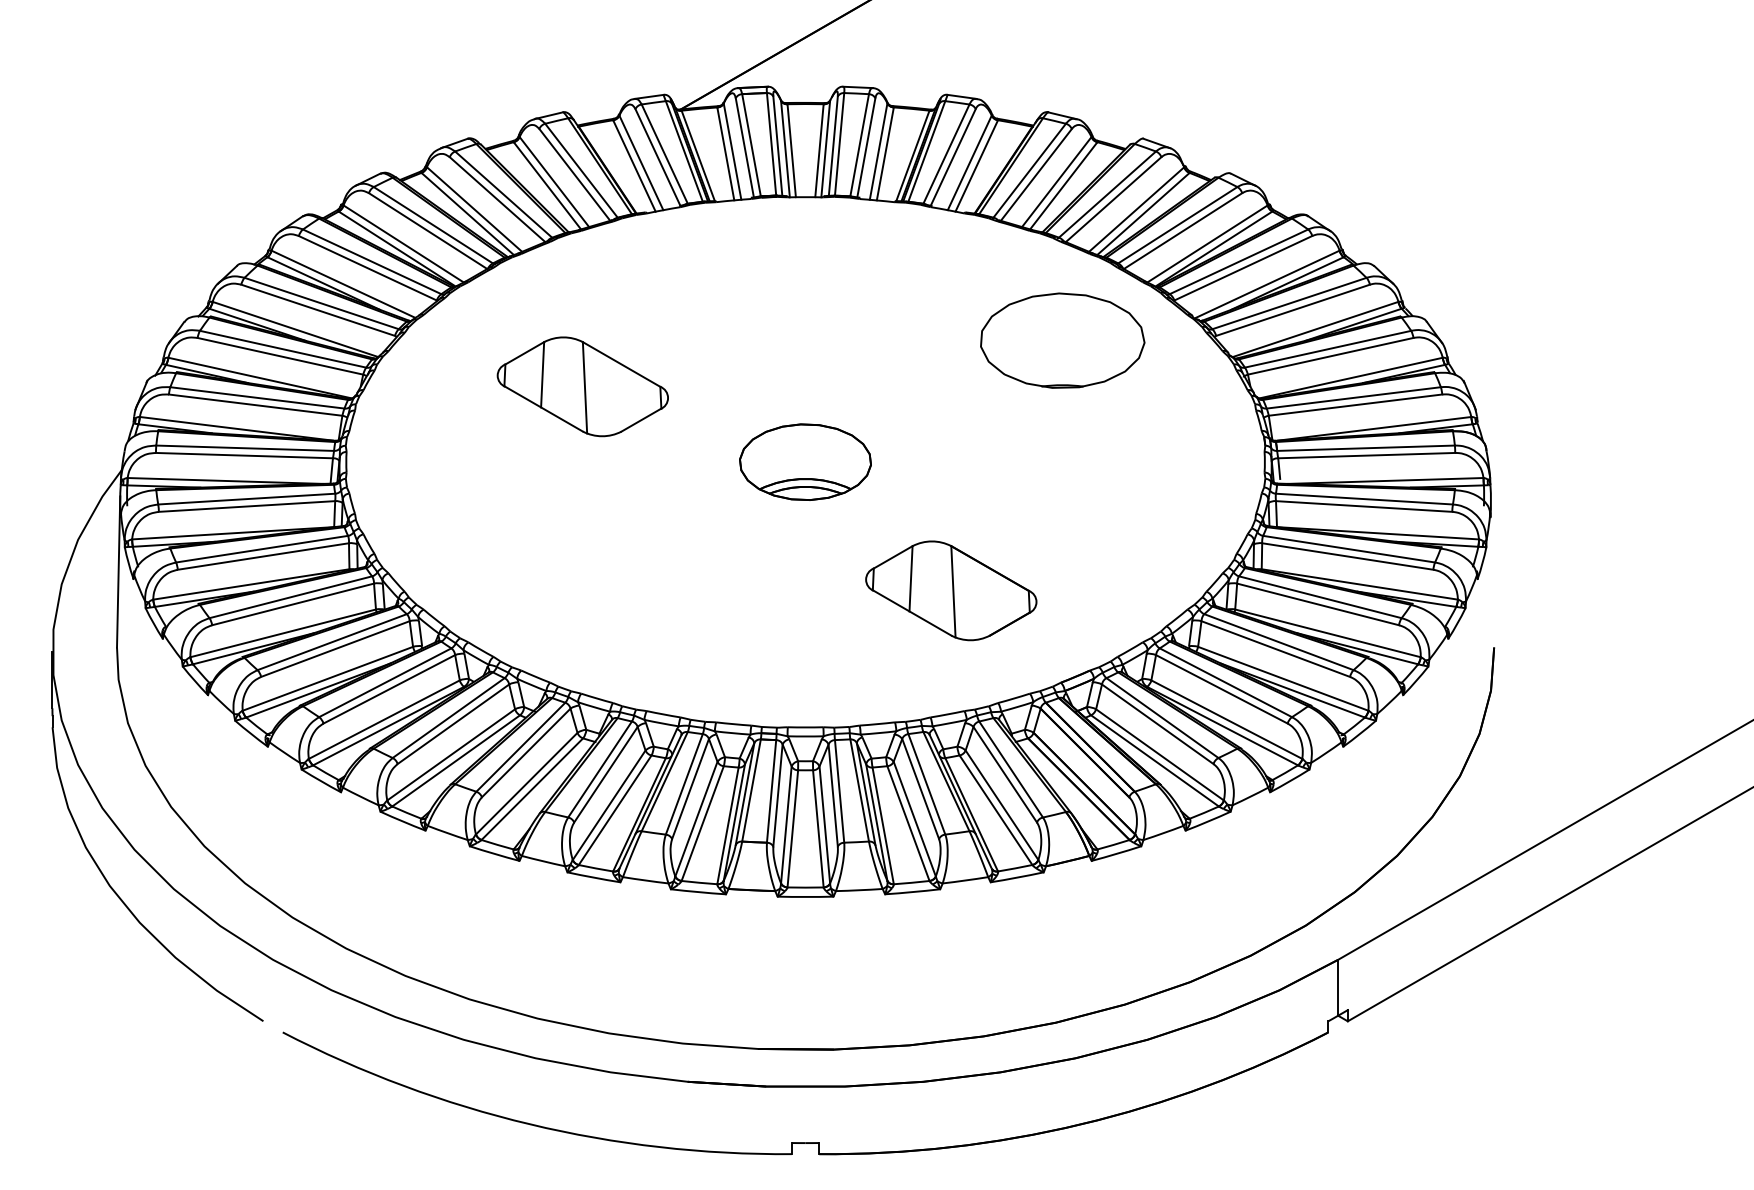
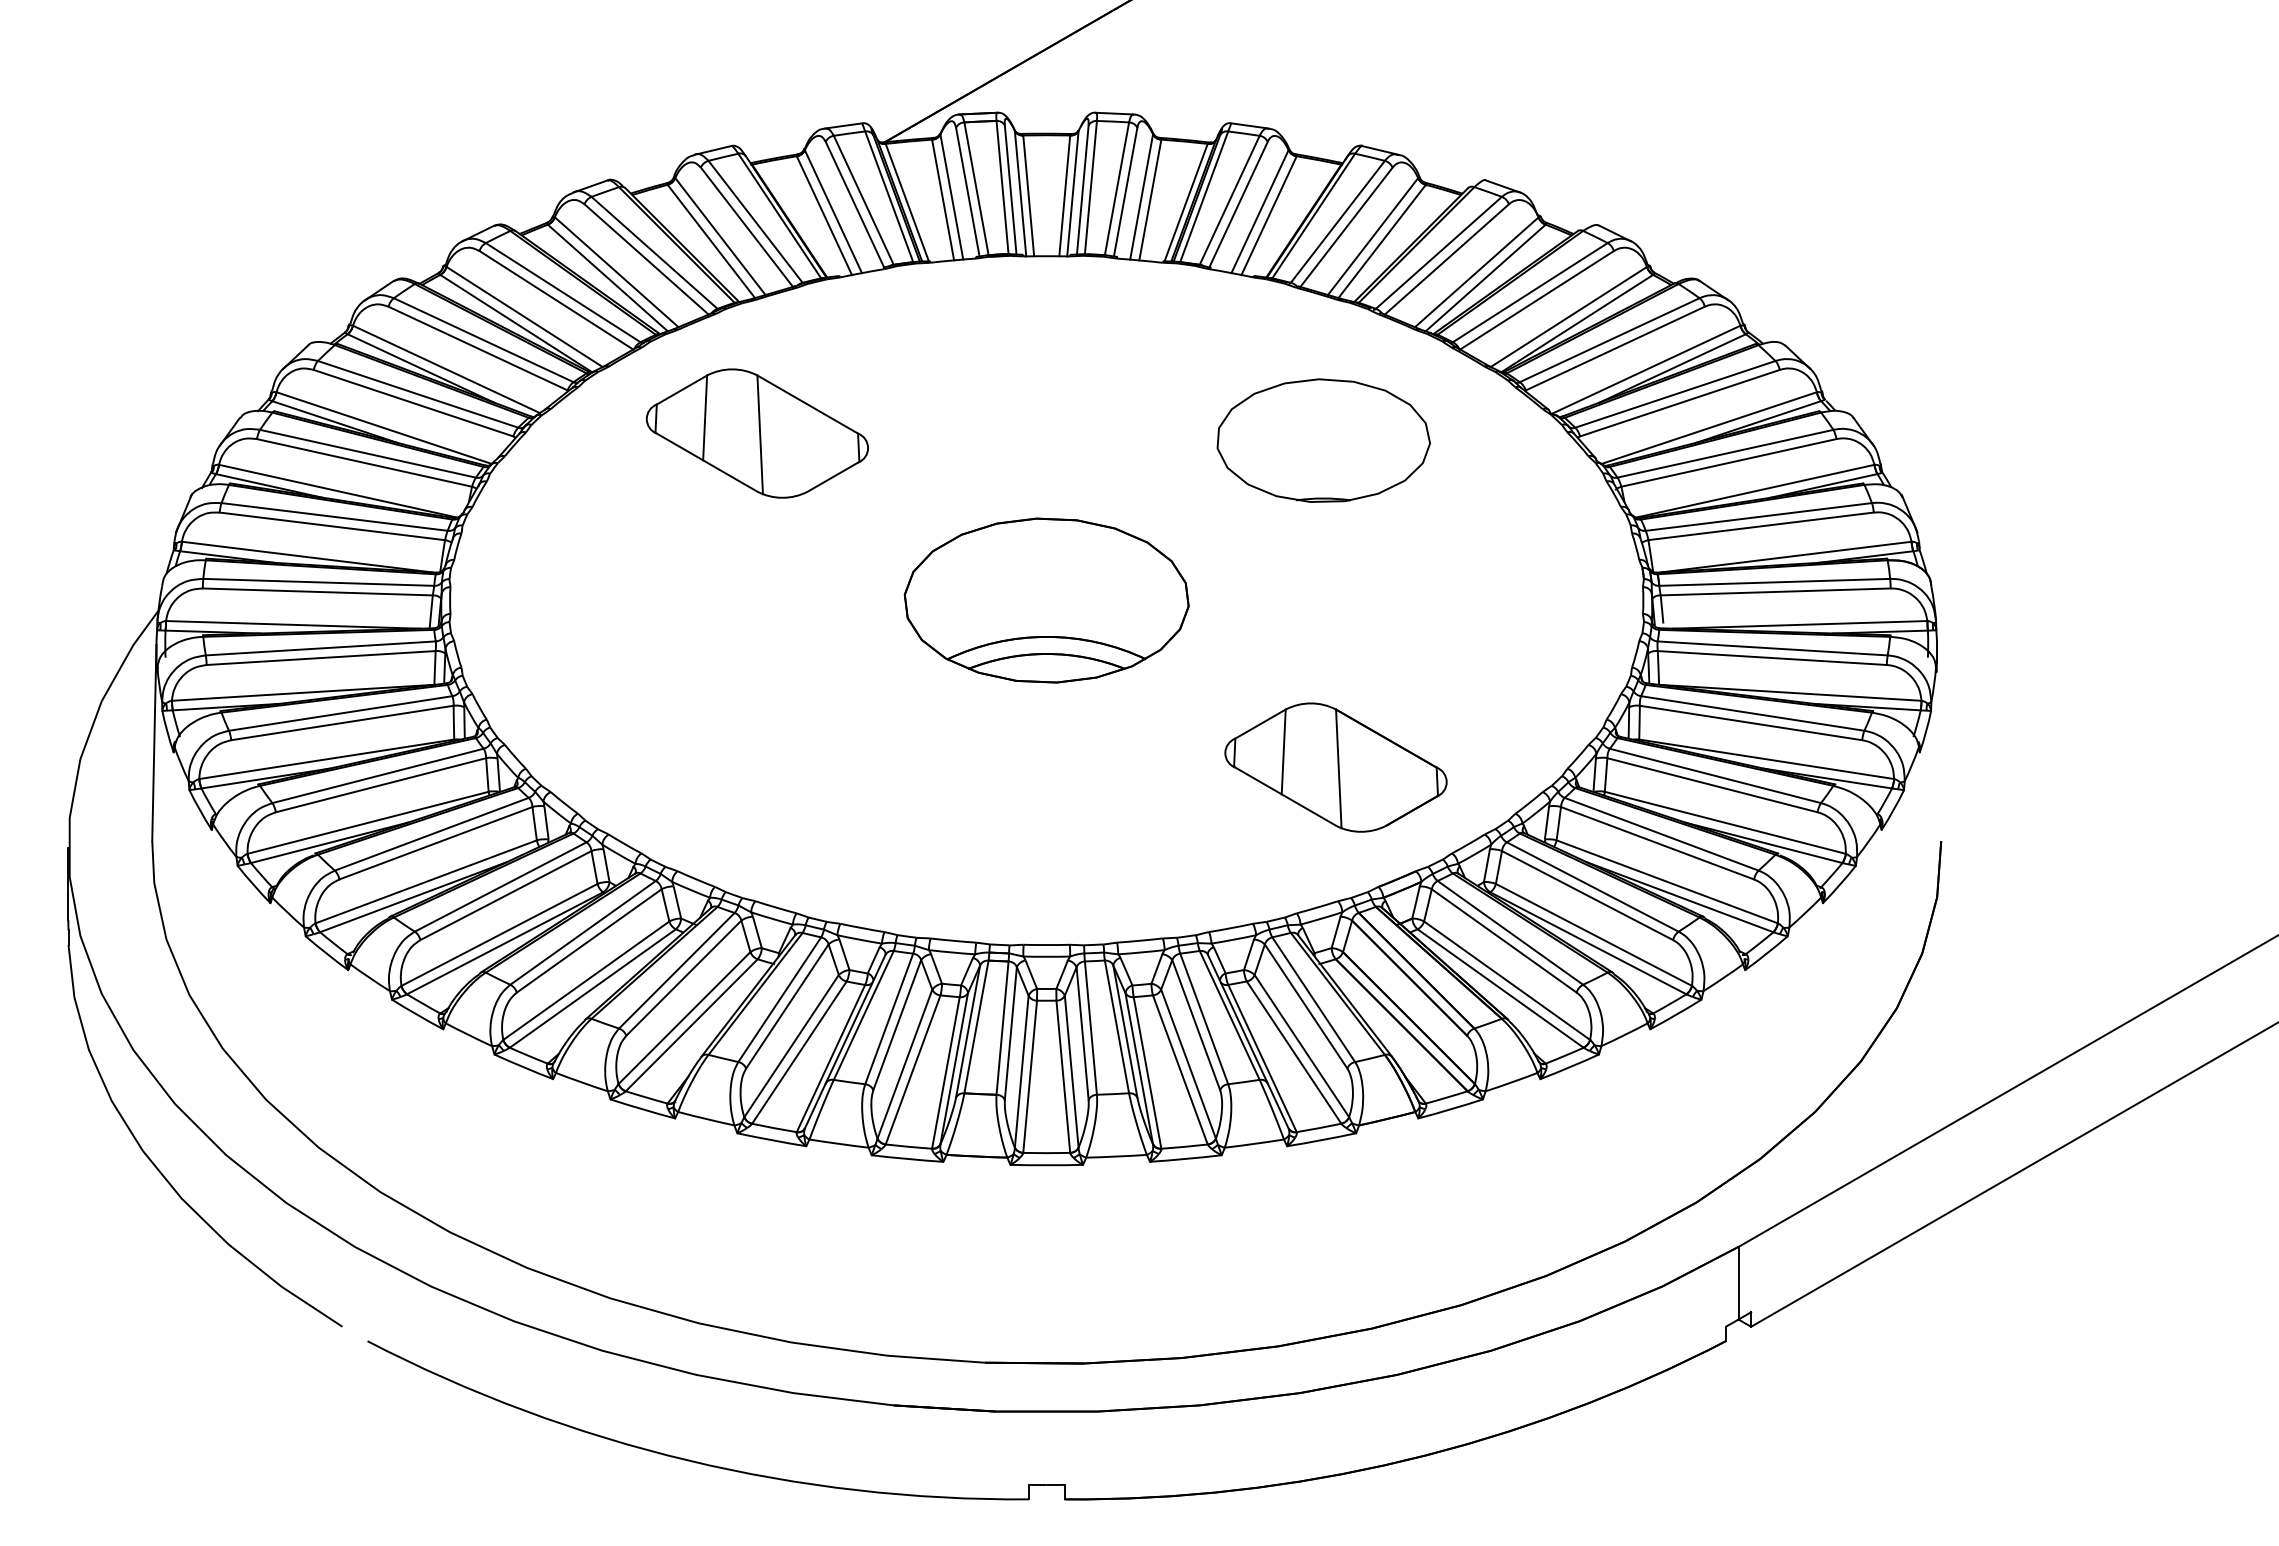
part: (1062, 340) -> (1323, 440), moved
part: (582, 386) -> (756, 433), moved
part: (805, 462) -> (1046, 600), size x1.67
part: (950, 590) -> (1335, 767), moved

